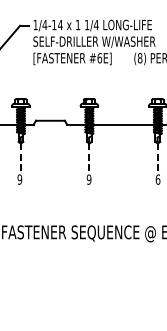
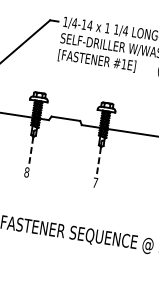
text: (99, 58) -> (123, 64), #6E] -> #1E]
text: (19, 179) -> (26, 172), 9 -> 8
text: (88, 179) -> (94, 182), 9 -> 7

